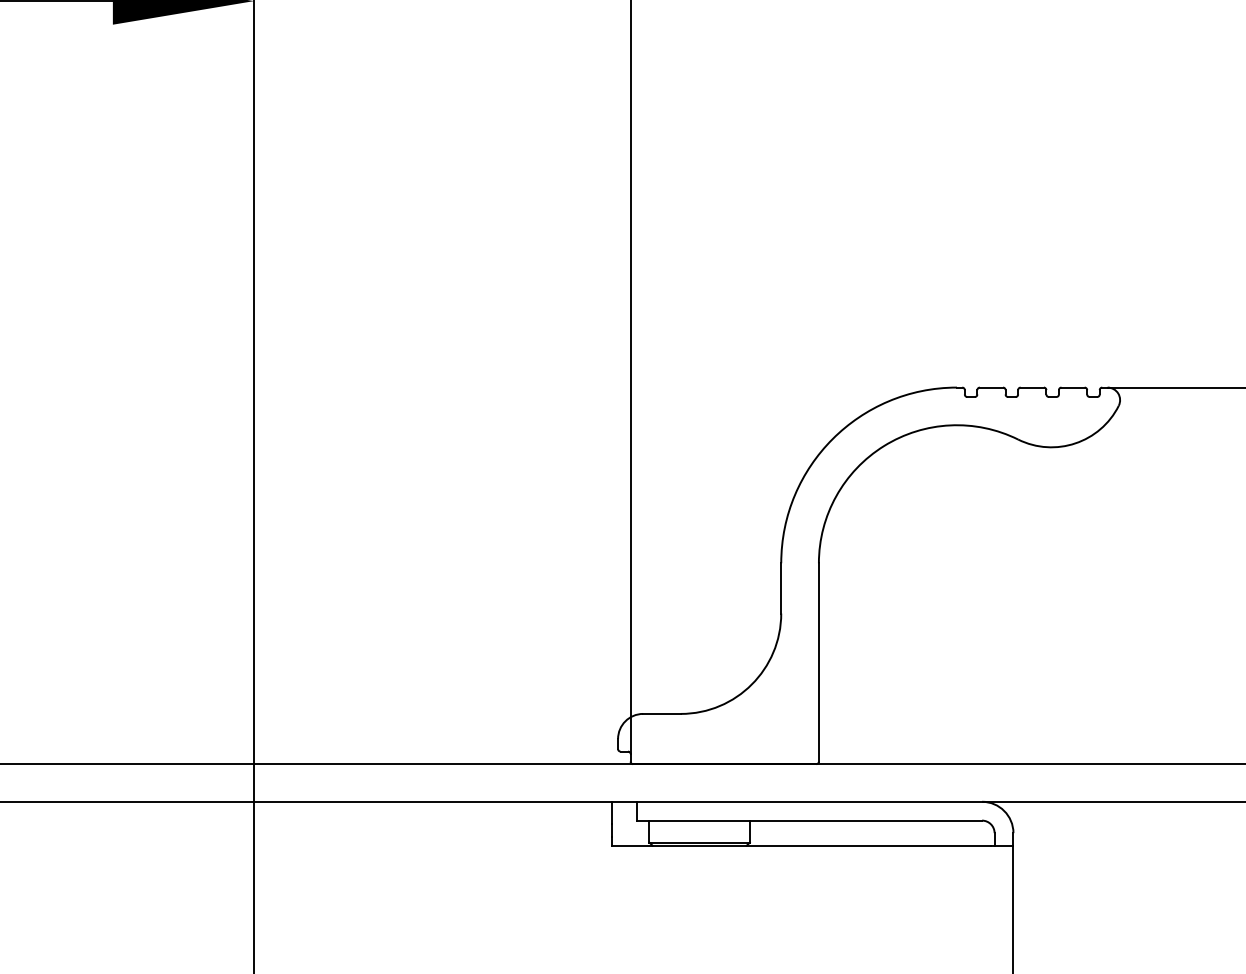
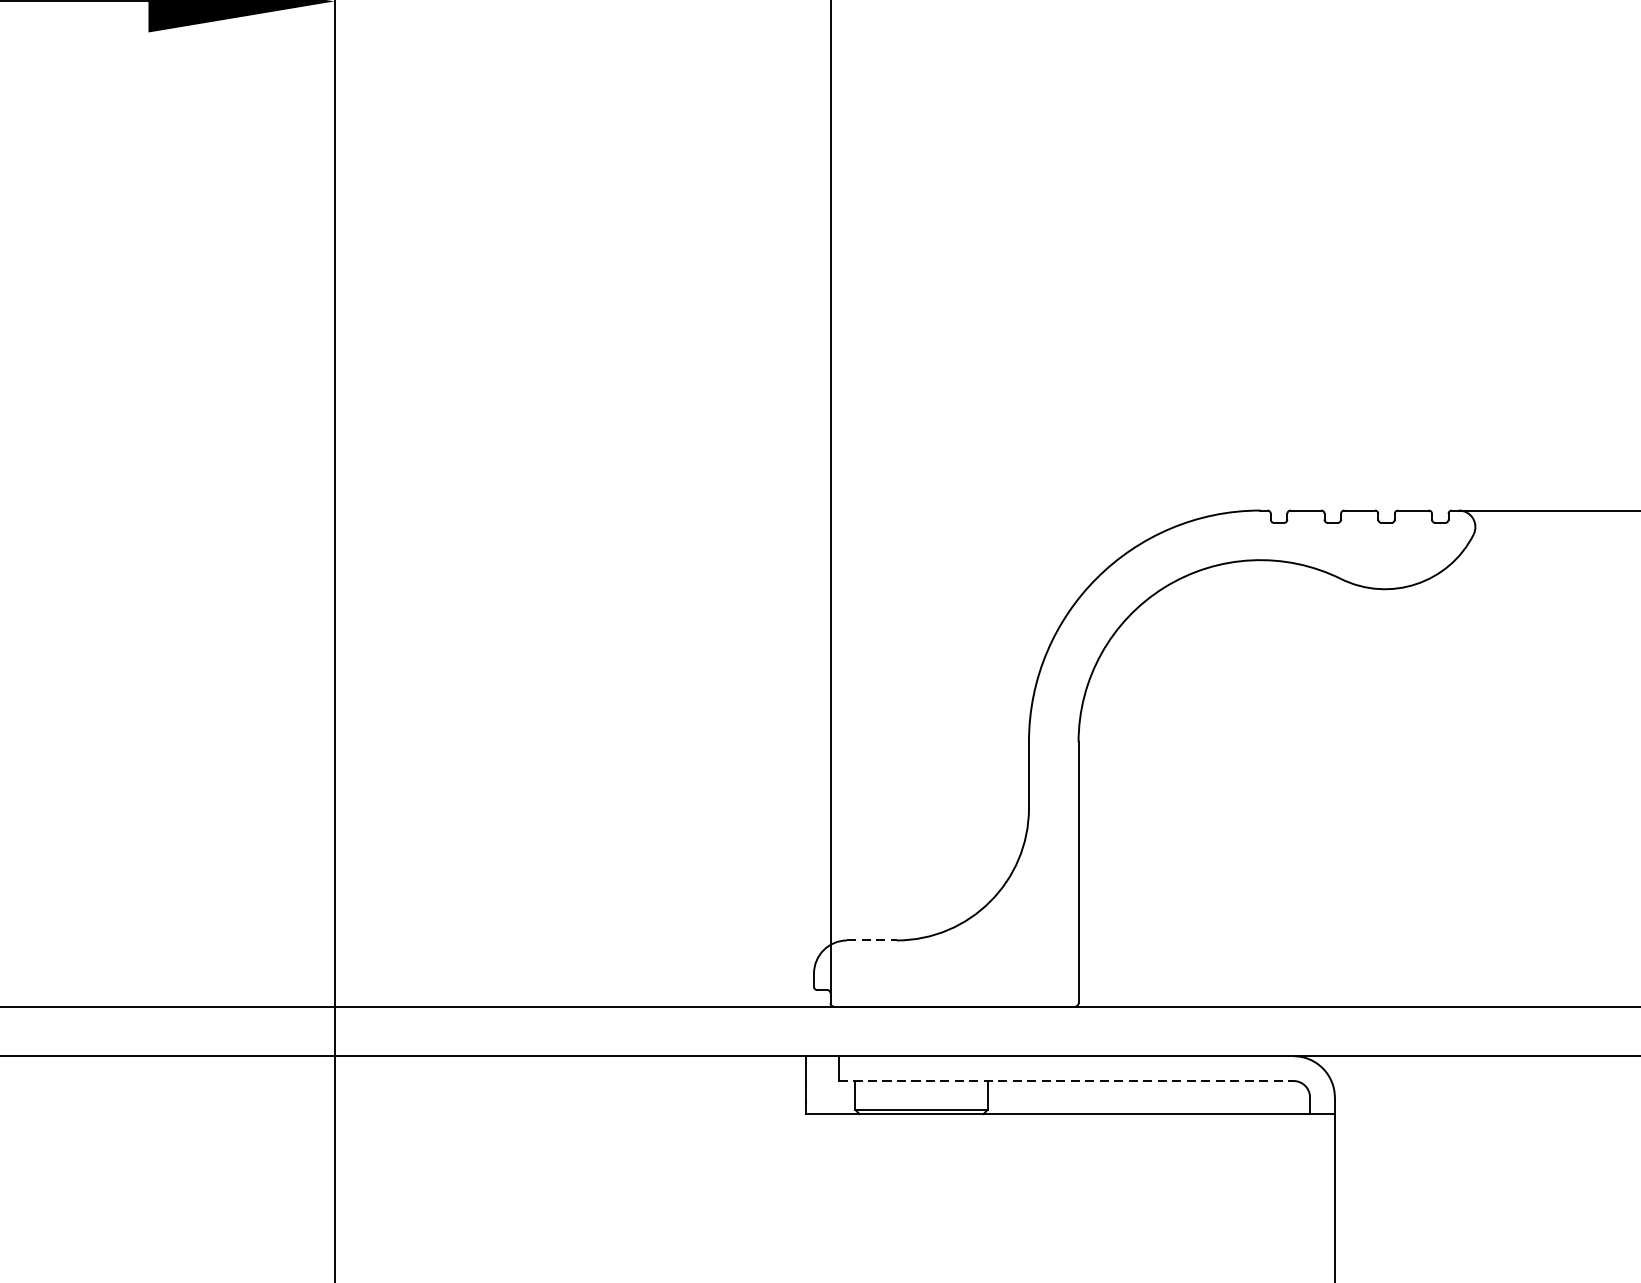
line: (662, 713) -> (872, 939), solid -> dashed
line: (809, 820) -> (1066, 1080), solid -> dashed

